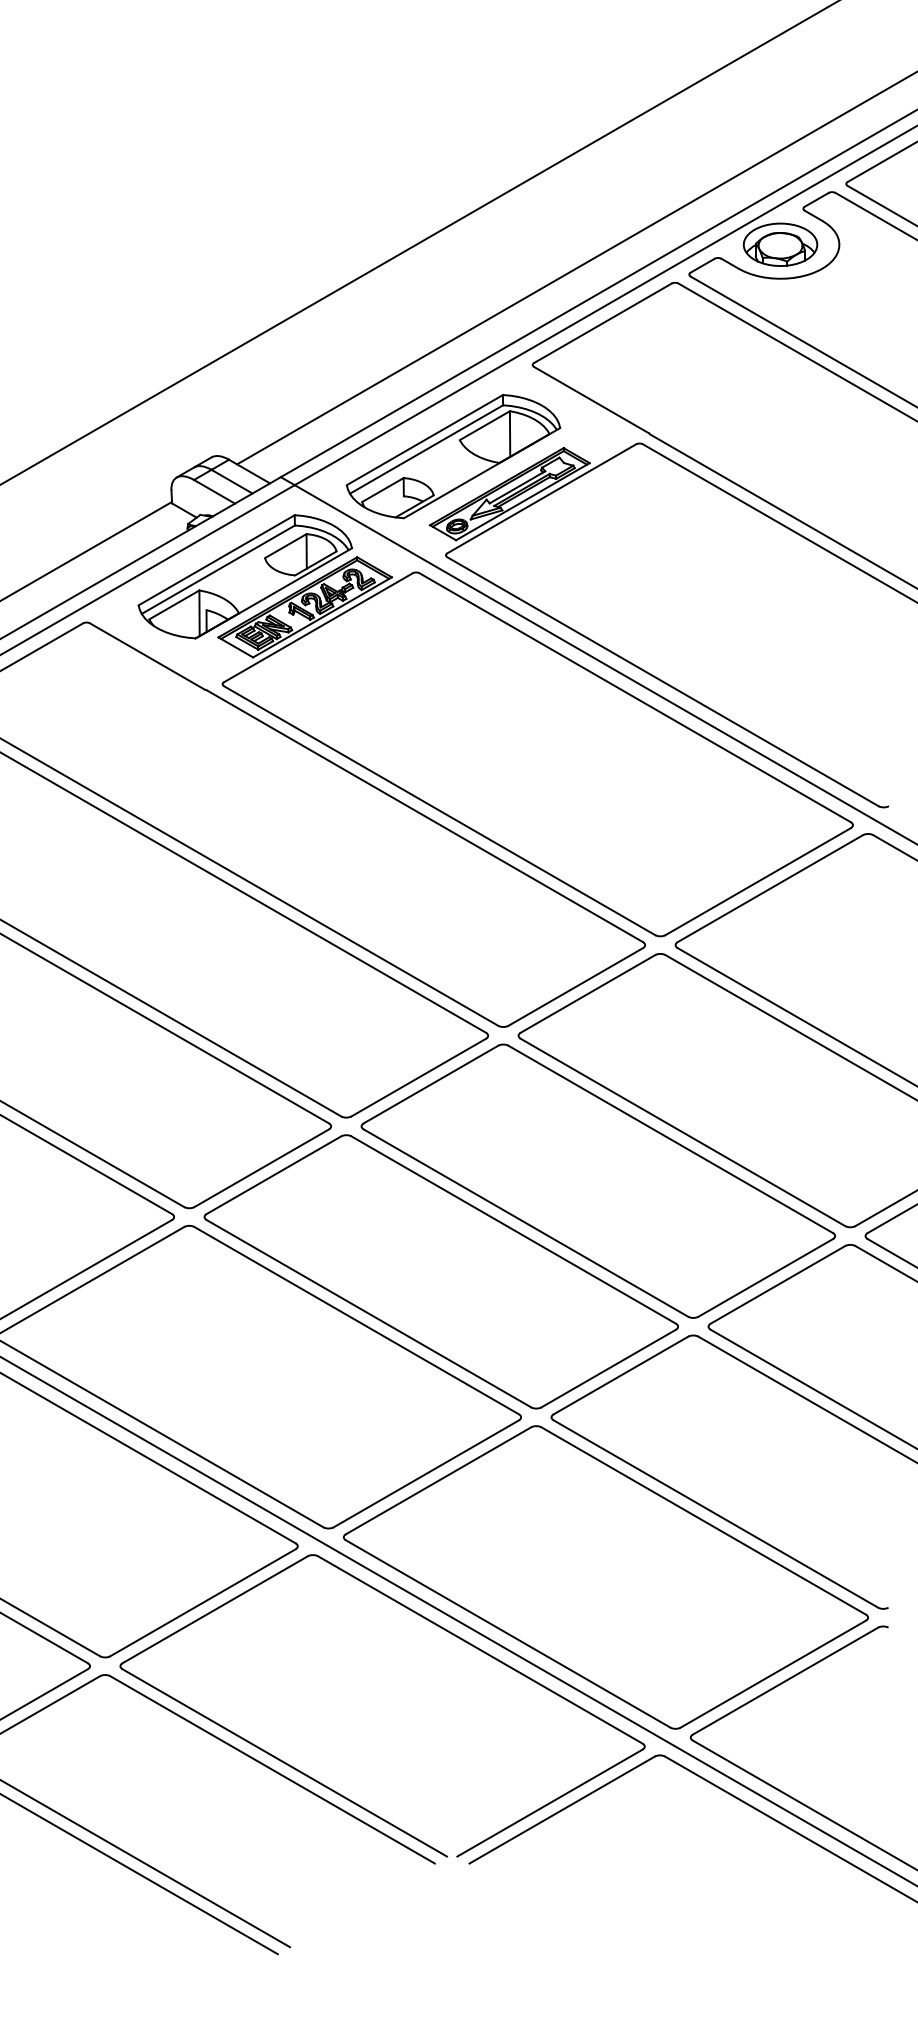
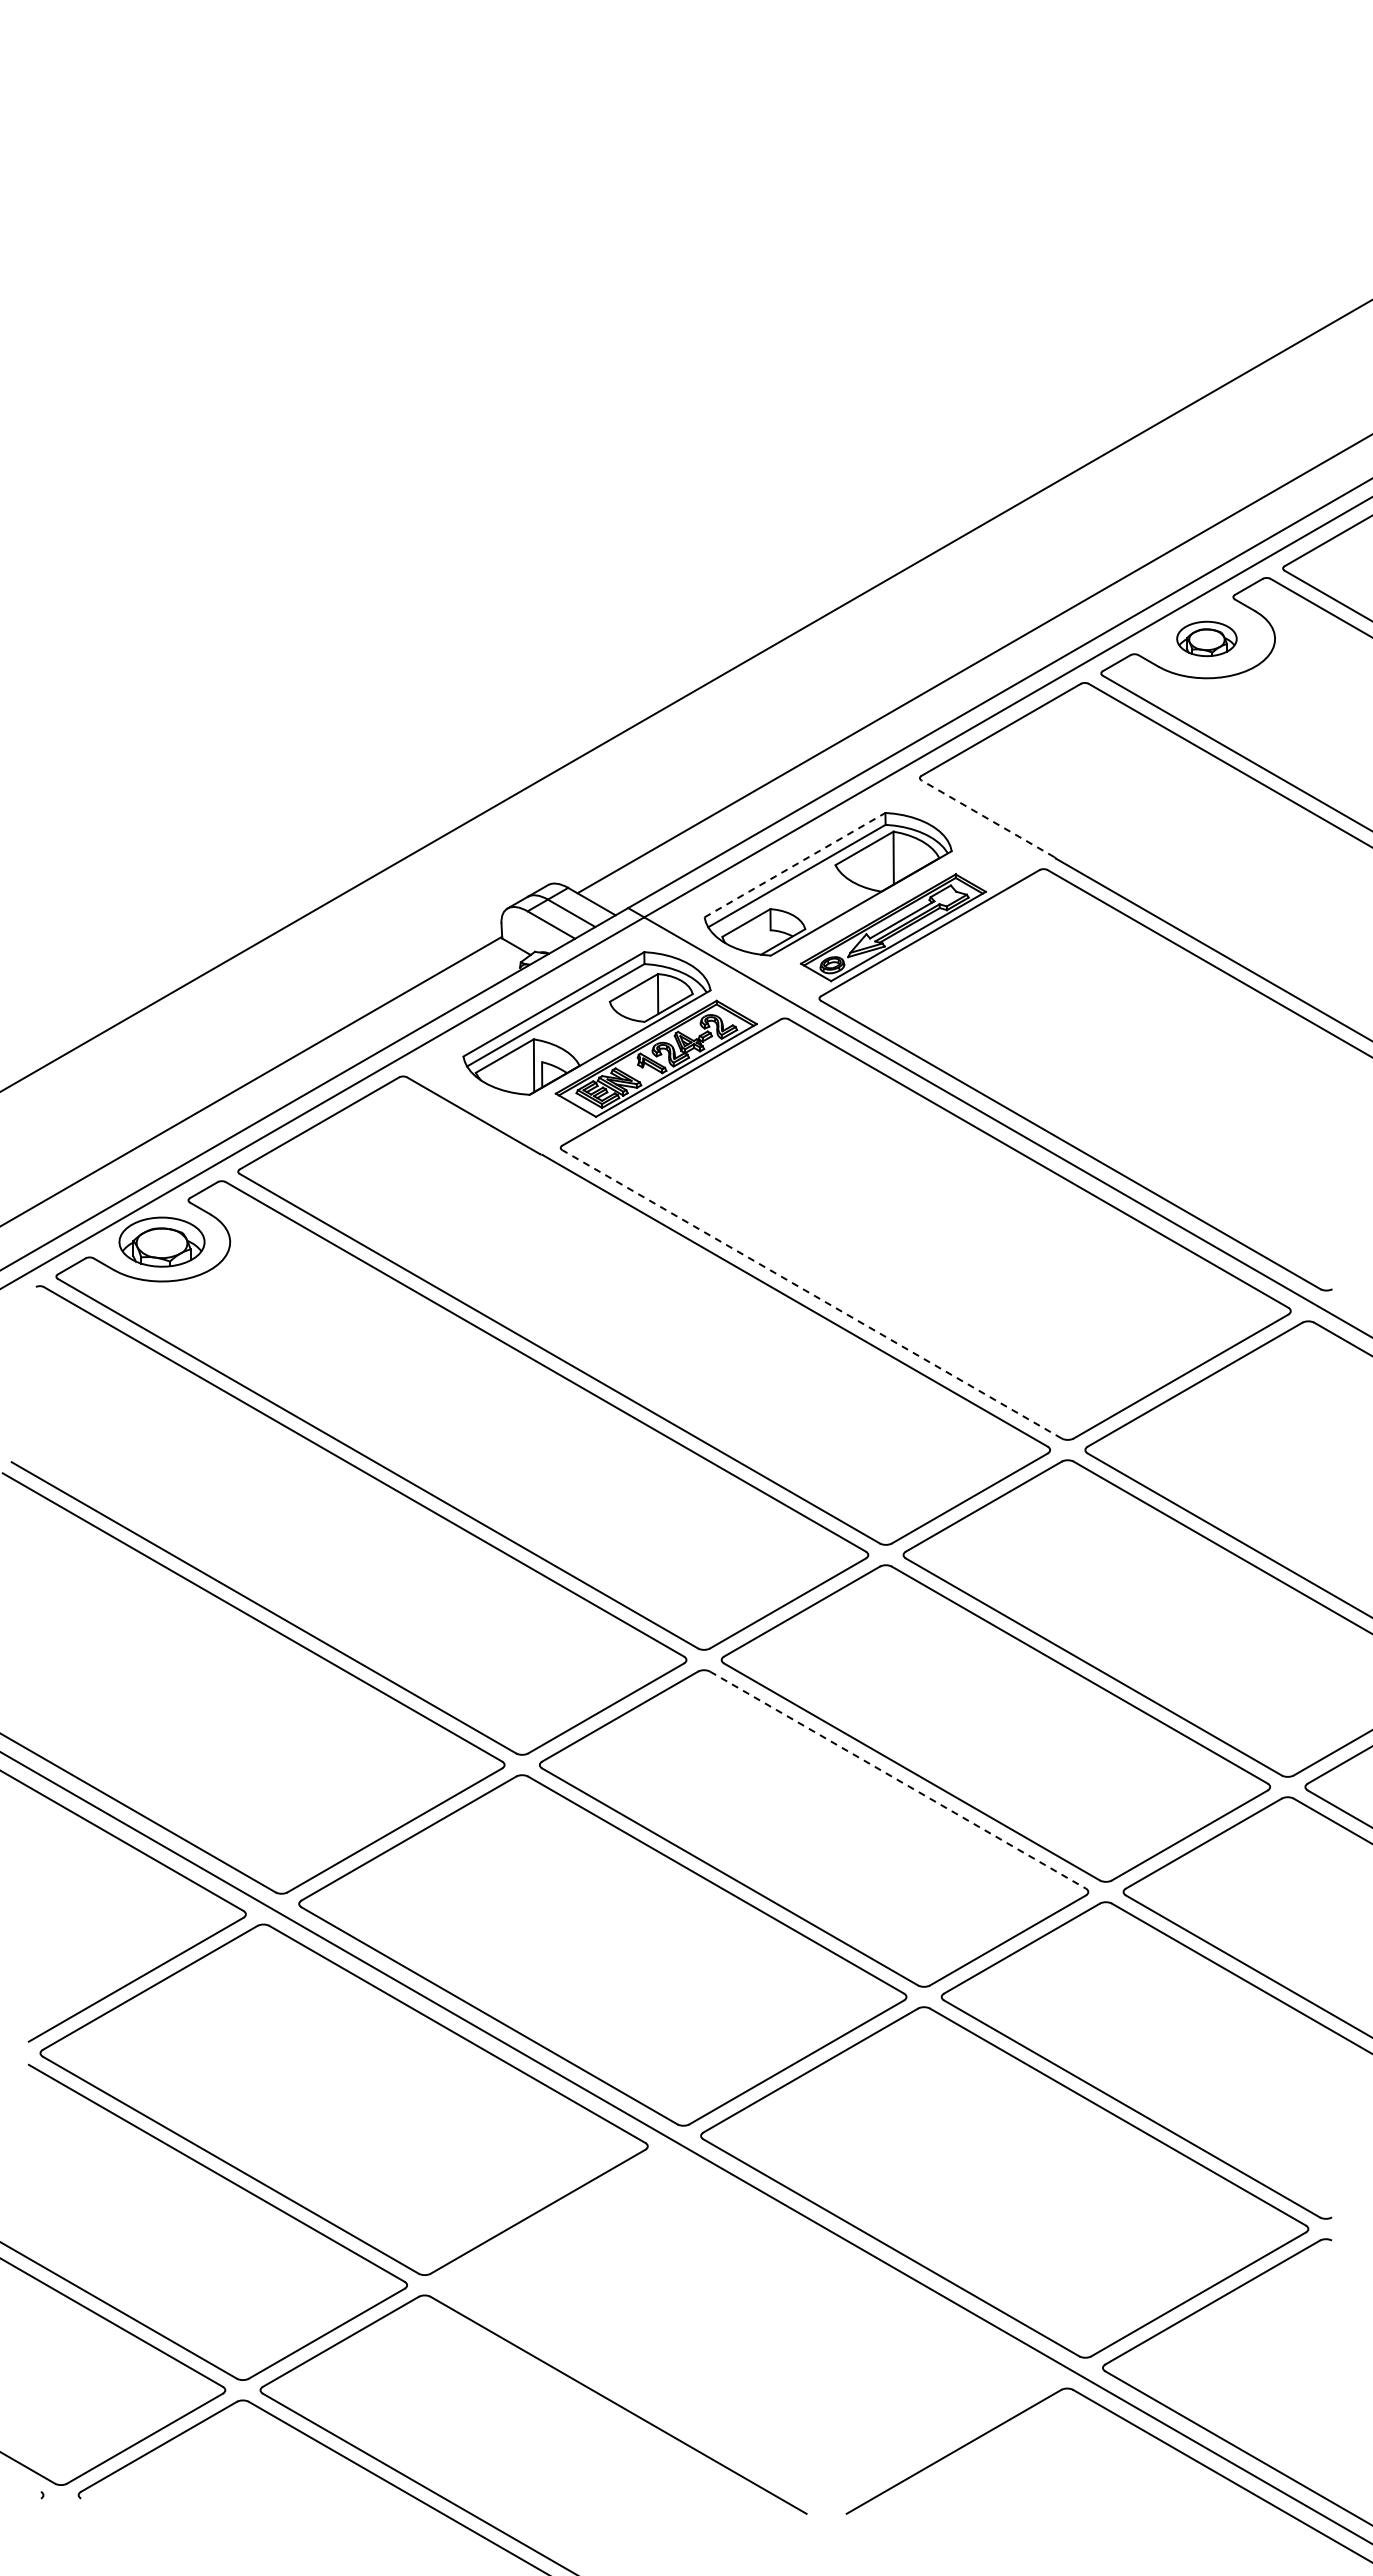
part: (780, 244) -> (1206, 638), size x0.7
line: (591, 399) -> (987, 818), solid -> dashed
line: (425, 439) -> (795, 864), solid -> dashed
line: (439, 810) -> (811, 1294), solid -> dashed
line: (513, 1230) -> (897, 1780), solid -> dashed
part: (430, 1622) -> (801, 2234), removed

